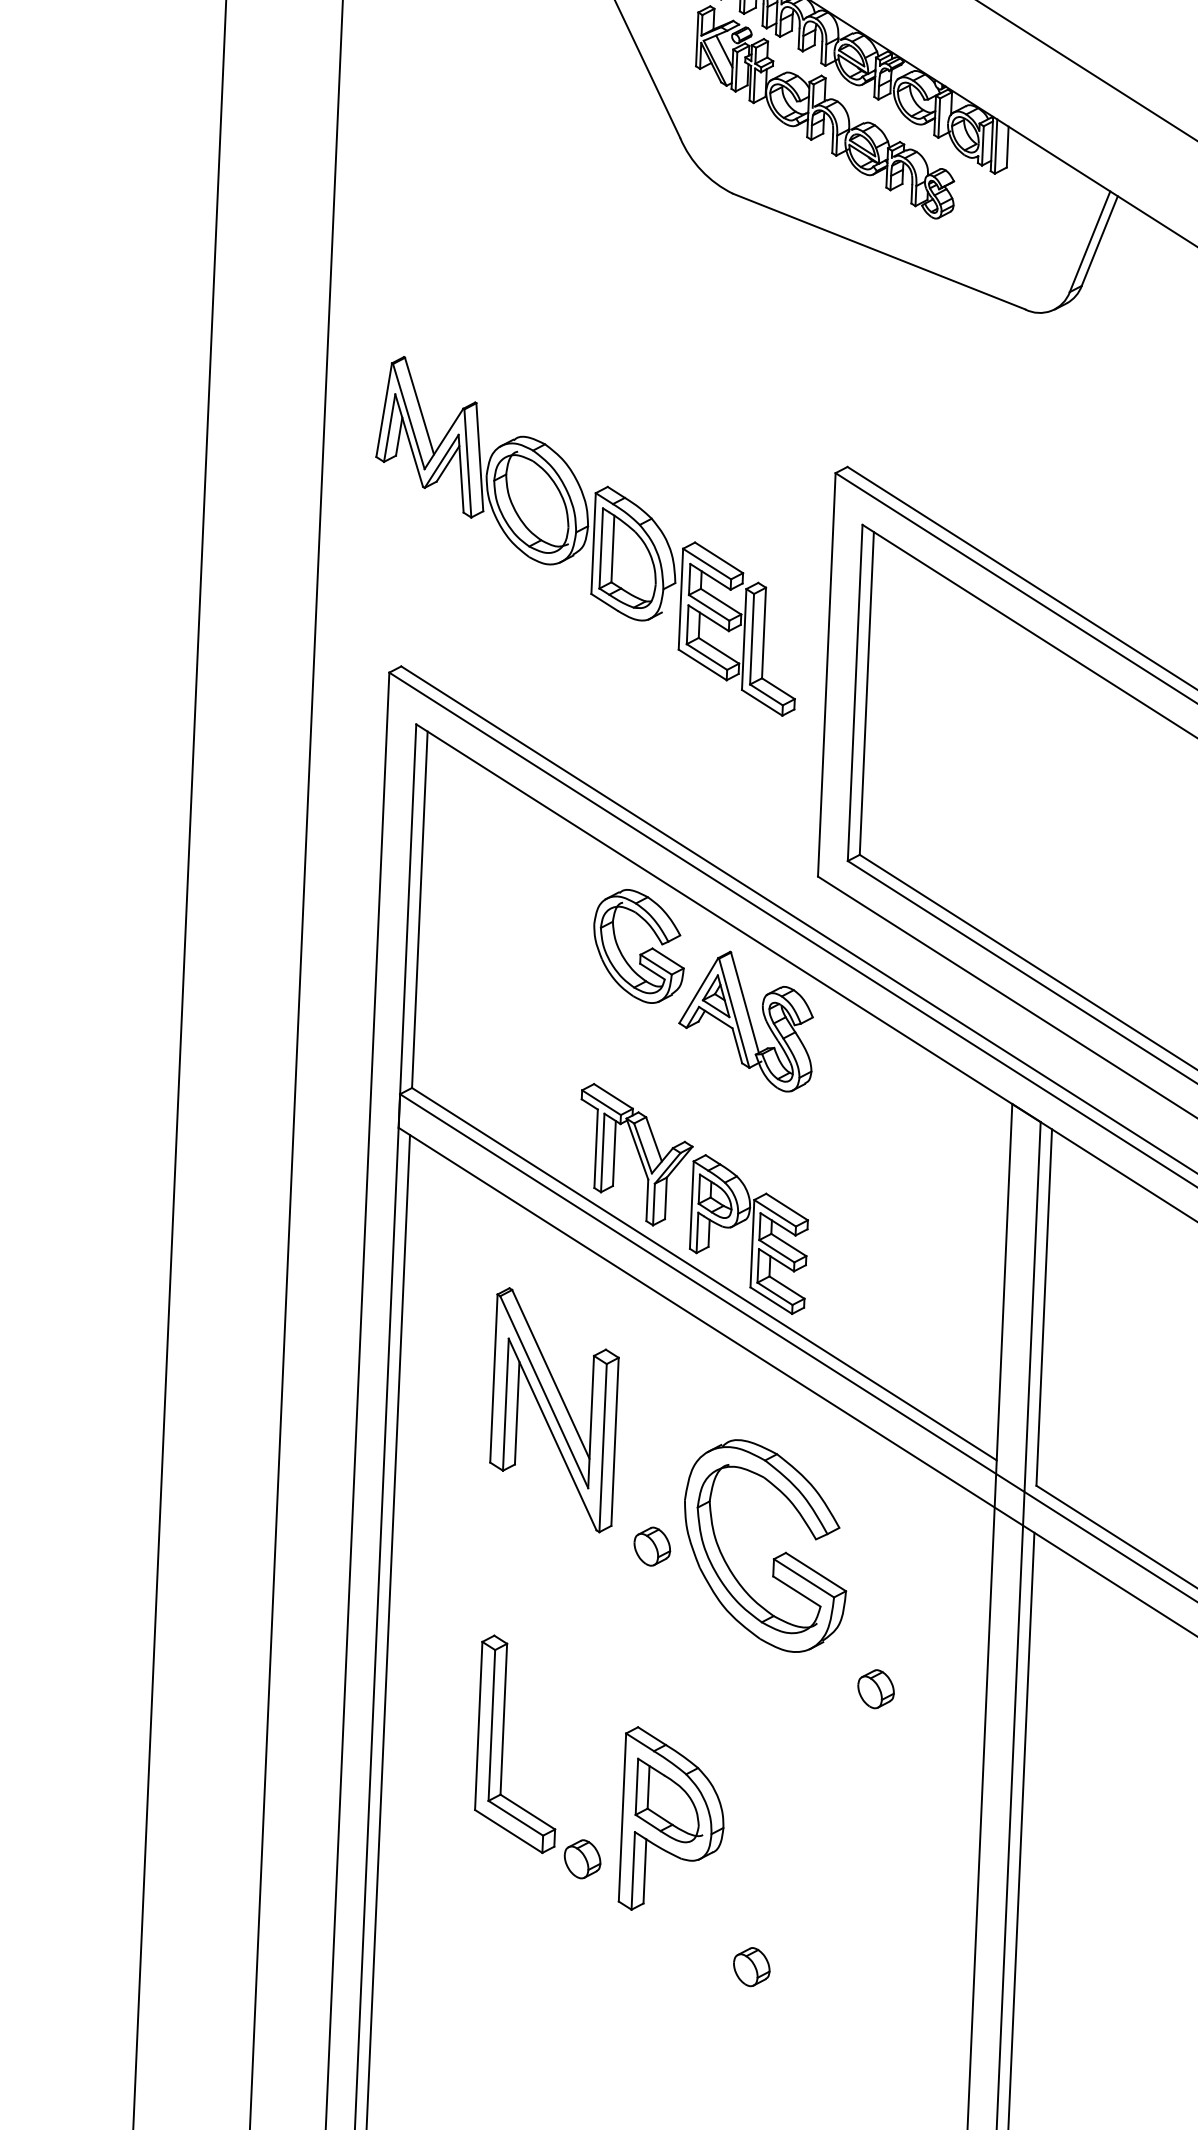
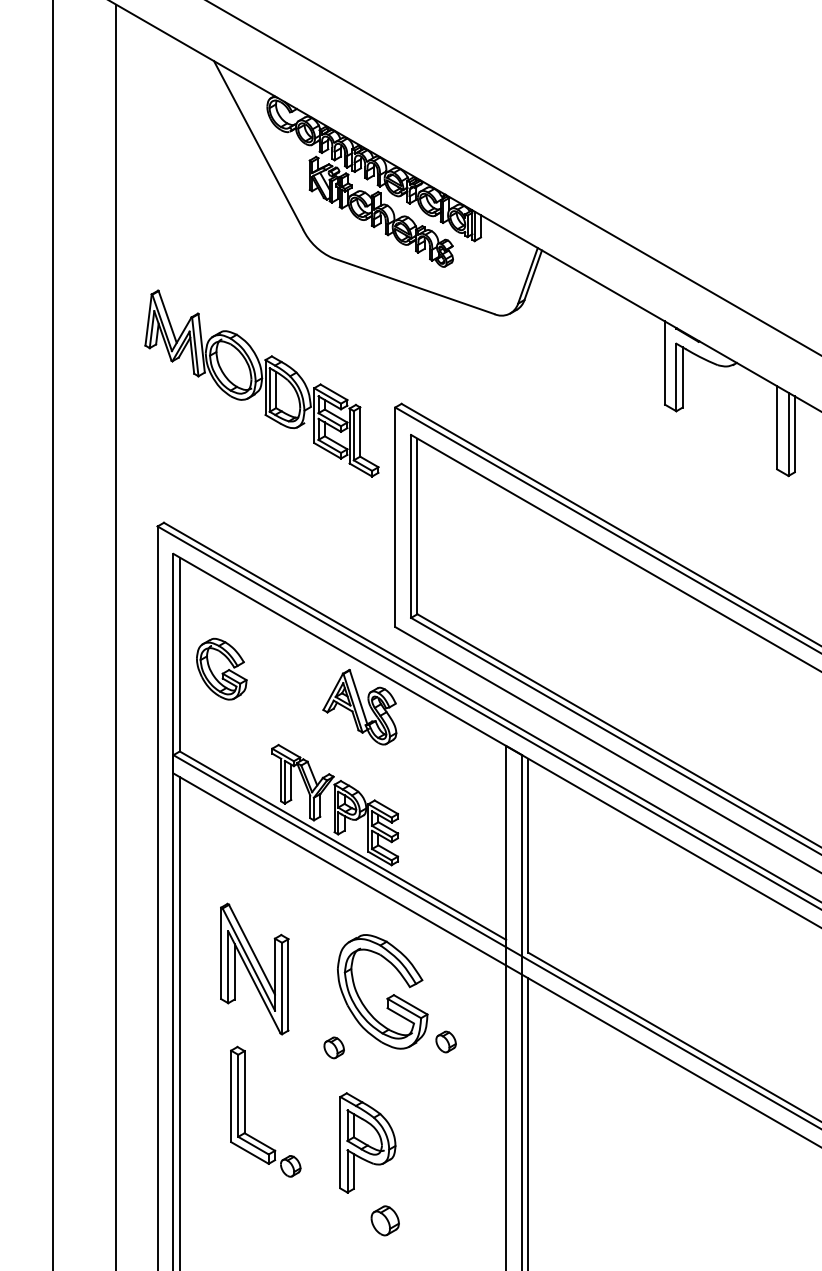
part: (586, 535) -> (261, 383), moved
part: (638, 945) -> (221, 668), moved
part: (553, 1409) -> (254, 968), moved
part: (651, 1545) -> (333, 1047), moved
part: (875, 1688) -> (445, 1041), moved
part: (672, 1819) -> (367, 1142), moved
part: (750, 1966) -> (384, 1220), size x1.4

